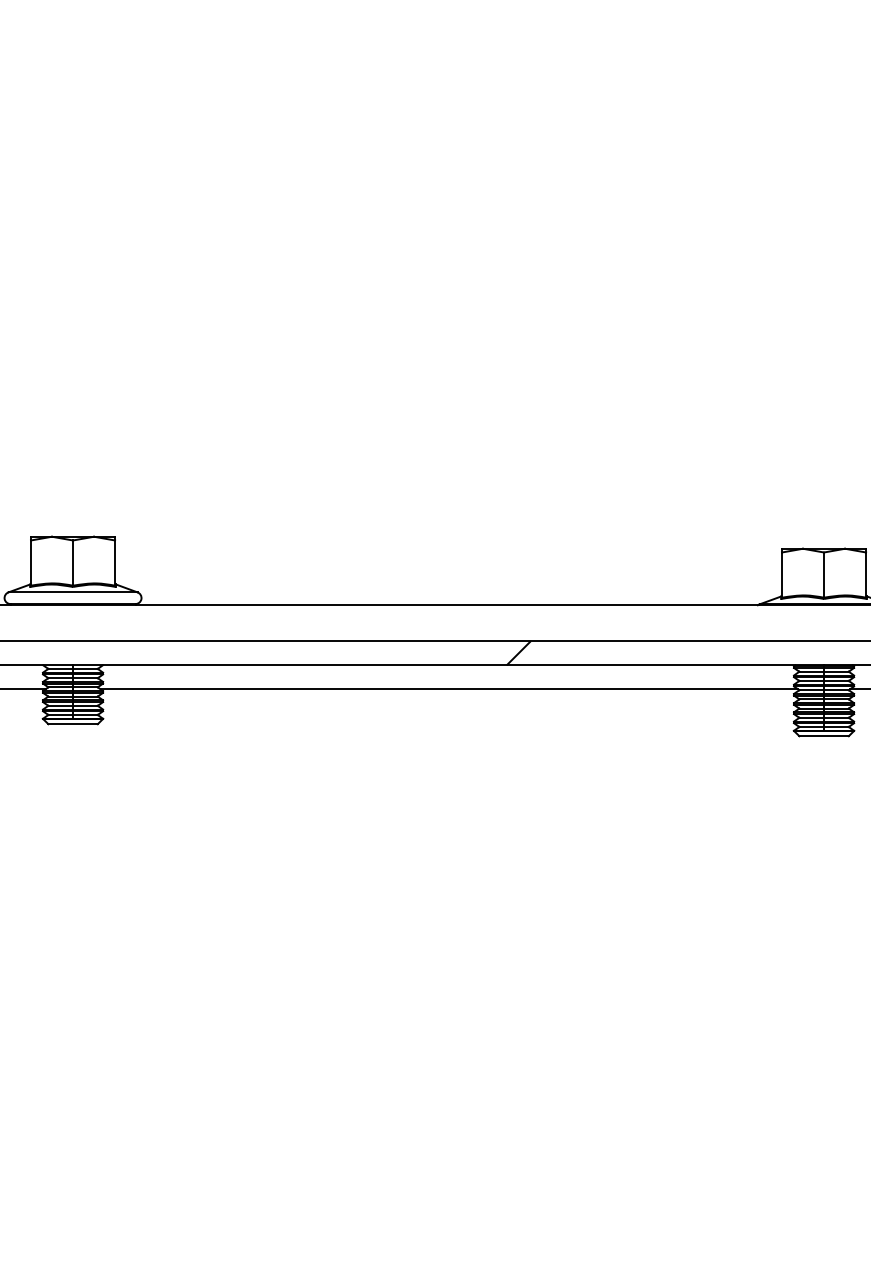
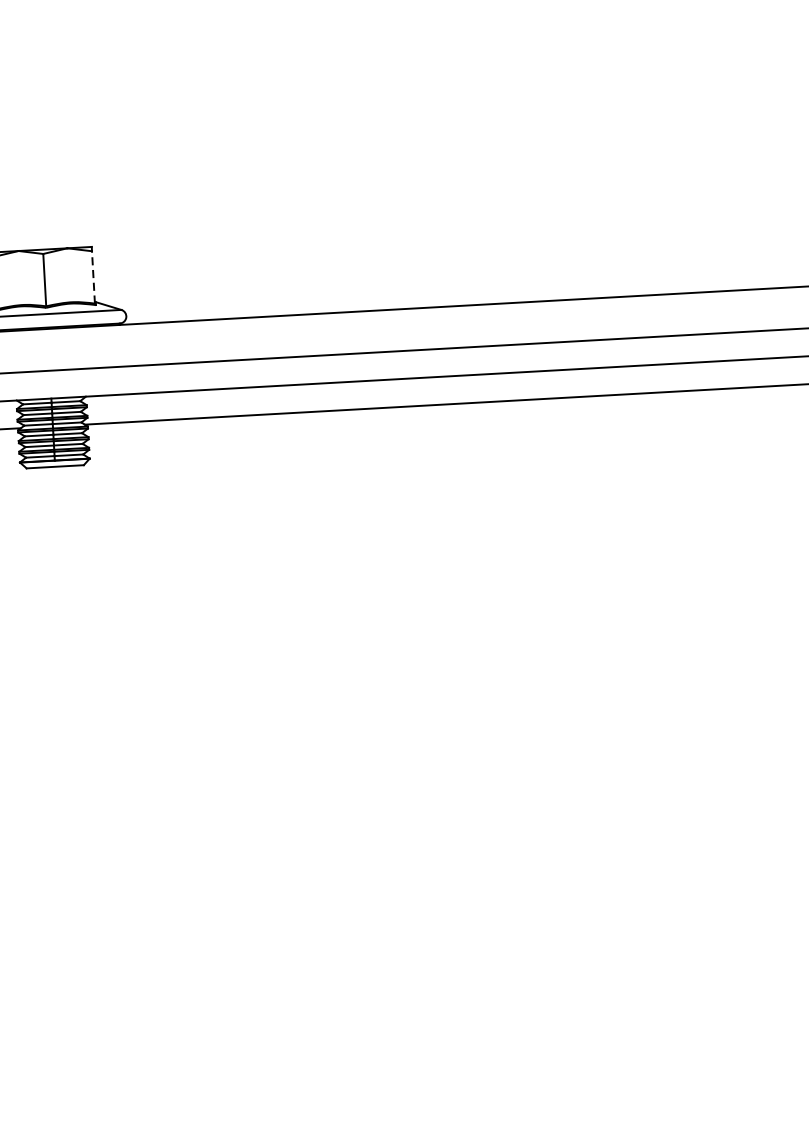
line: (115, 563) -> (93, 277), solid -> dashed
hatch: (518, 653) -> (566, 356), removed

